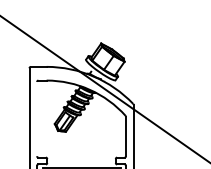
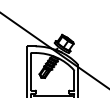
line: (36, 118) -> (30, 71), added

